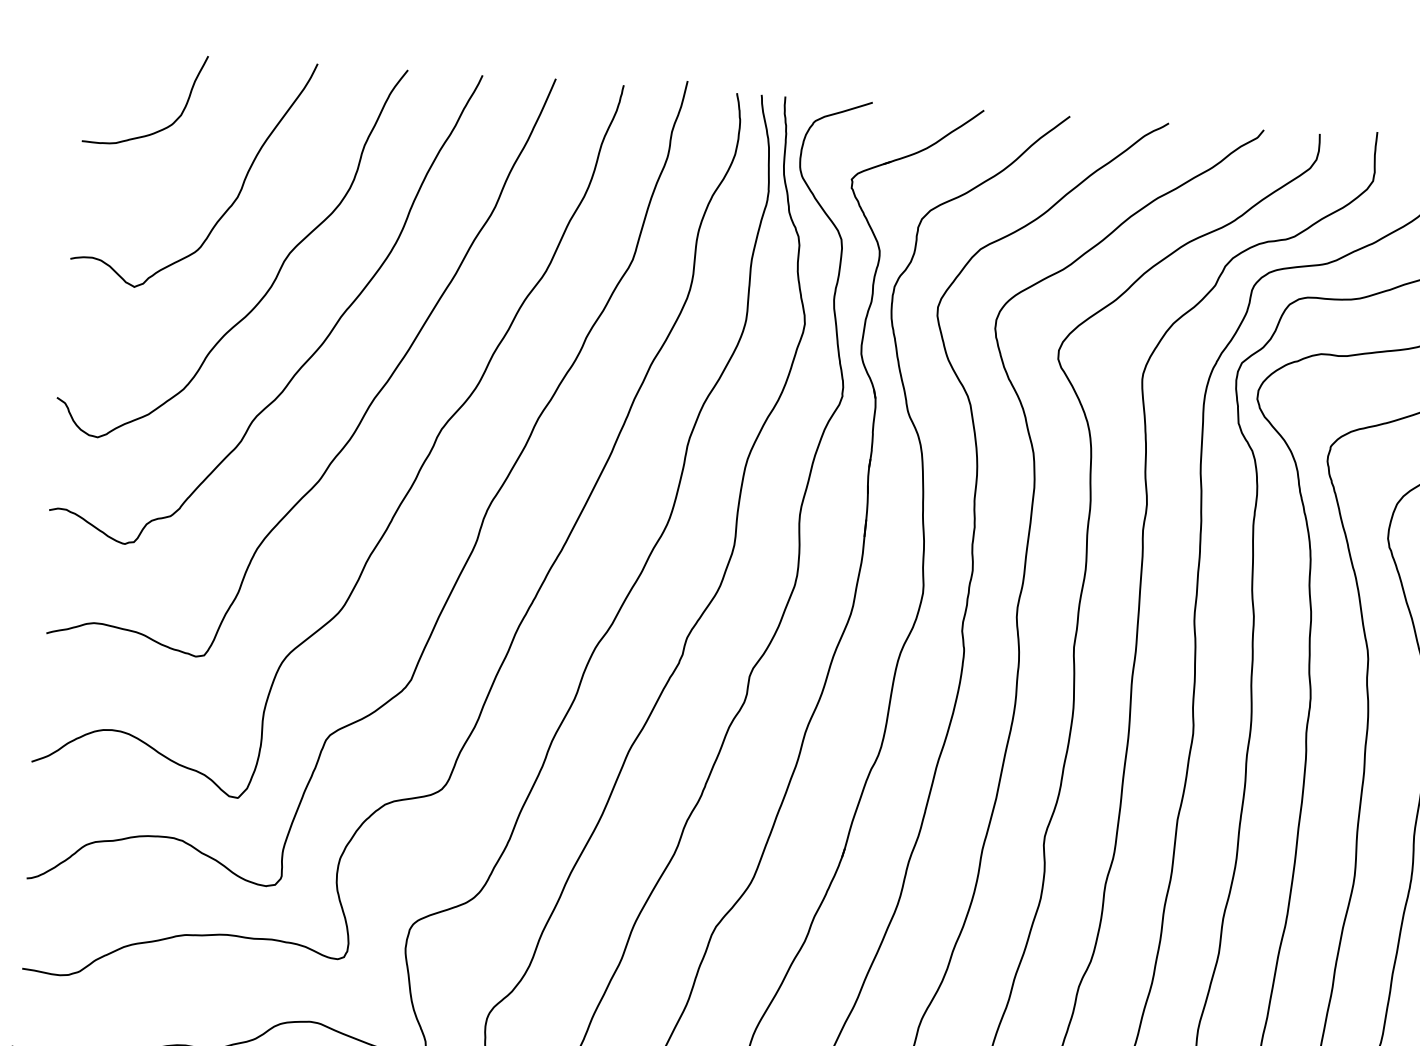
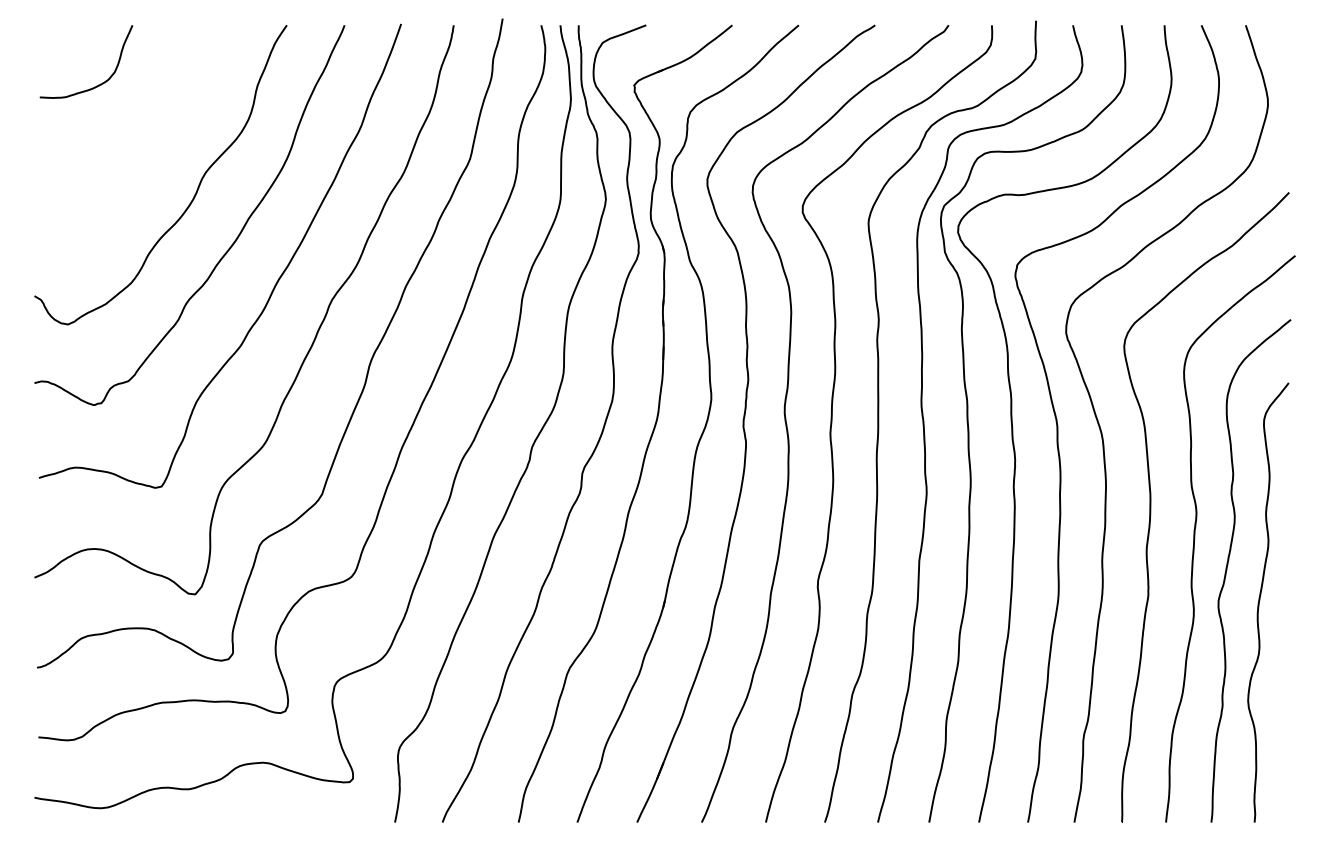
curve: (231, 202) -> (158, 136), removed

